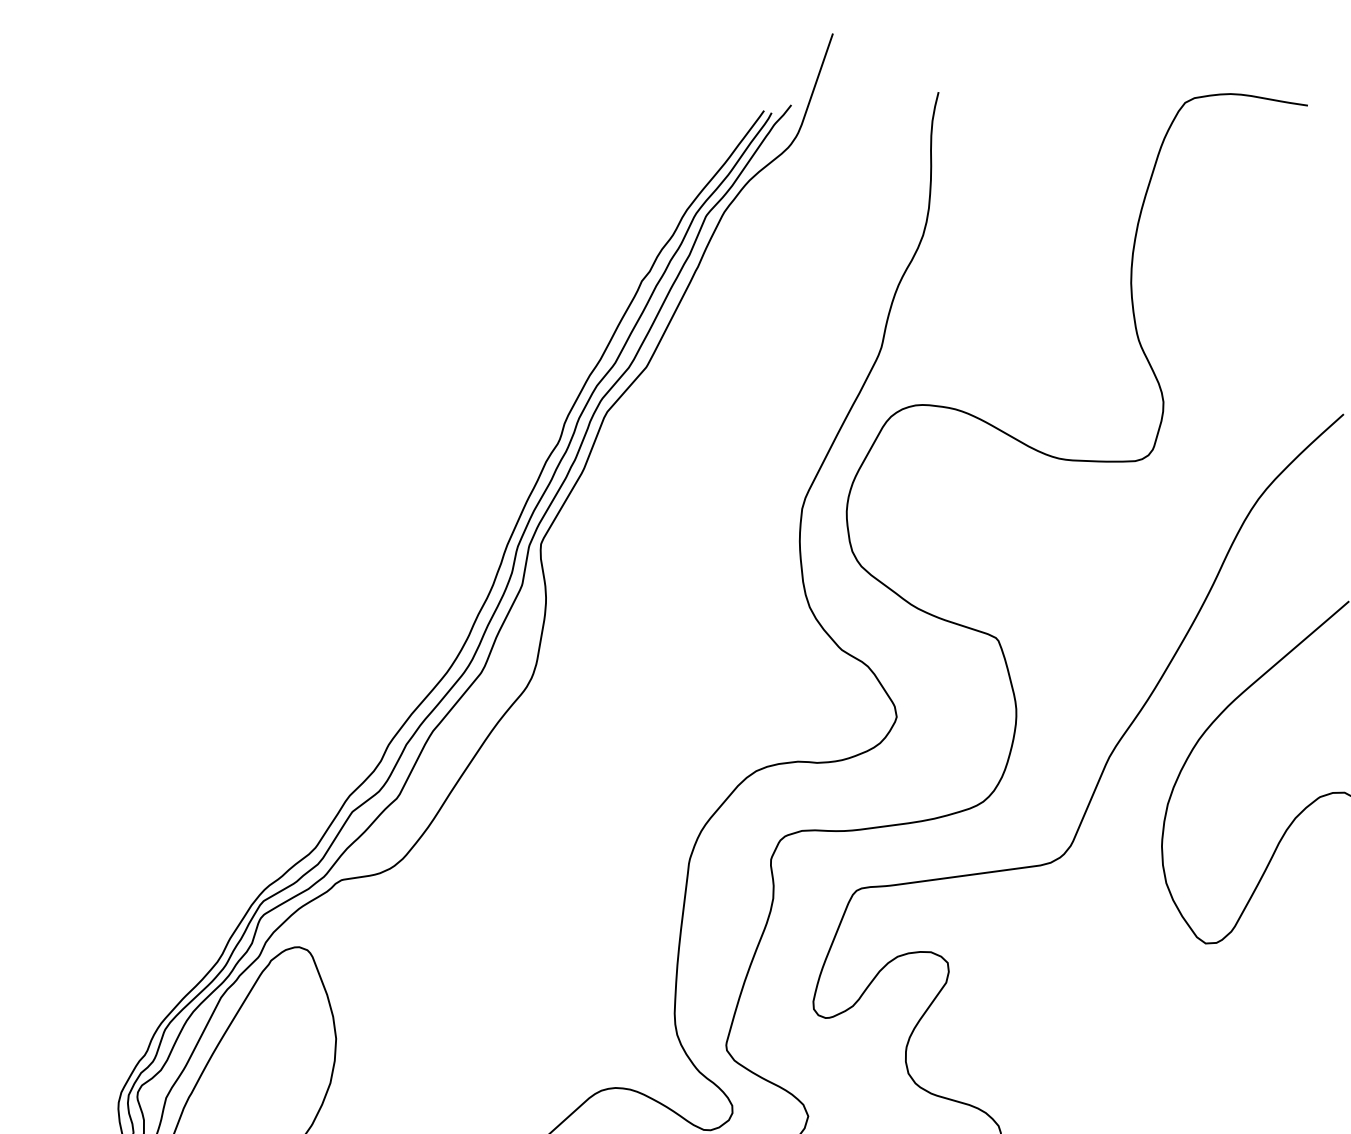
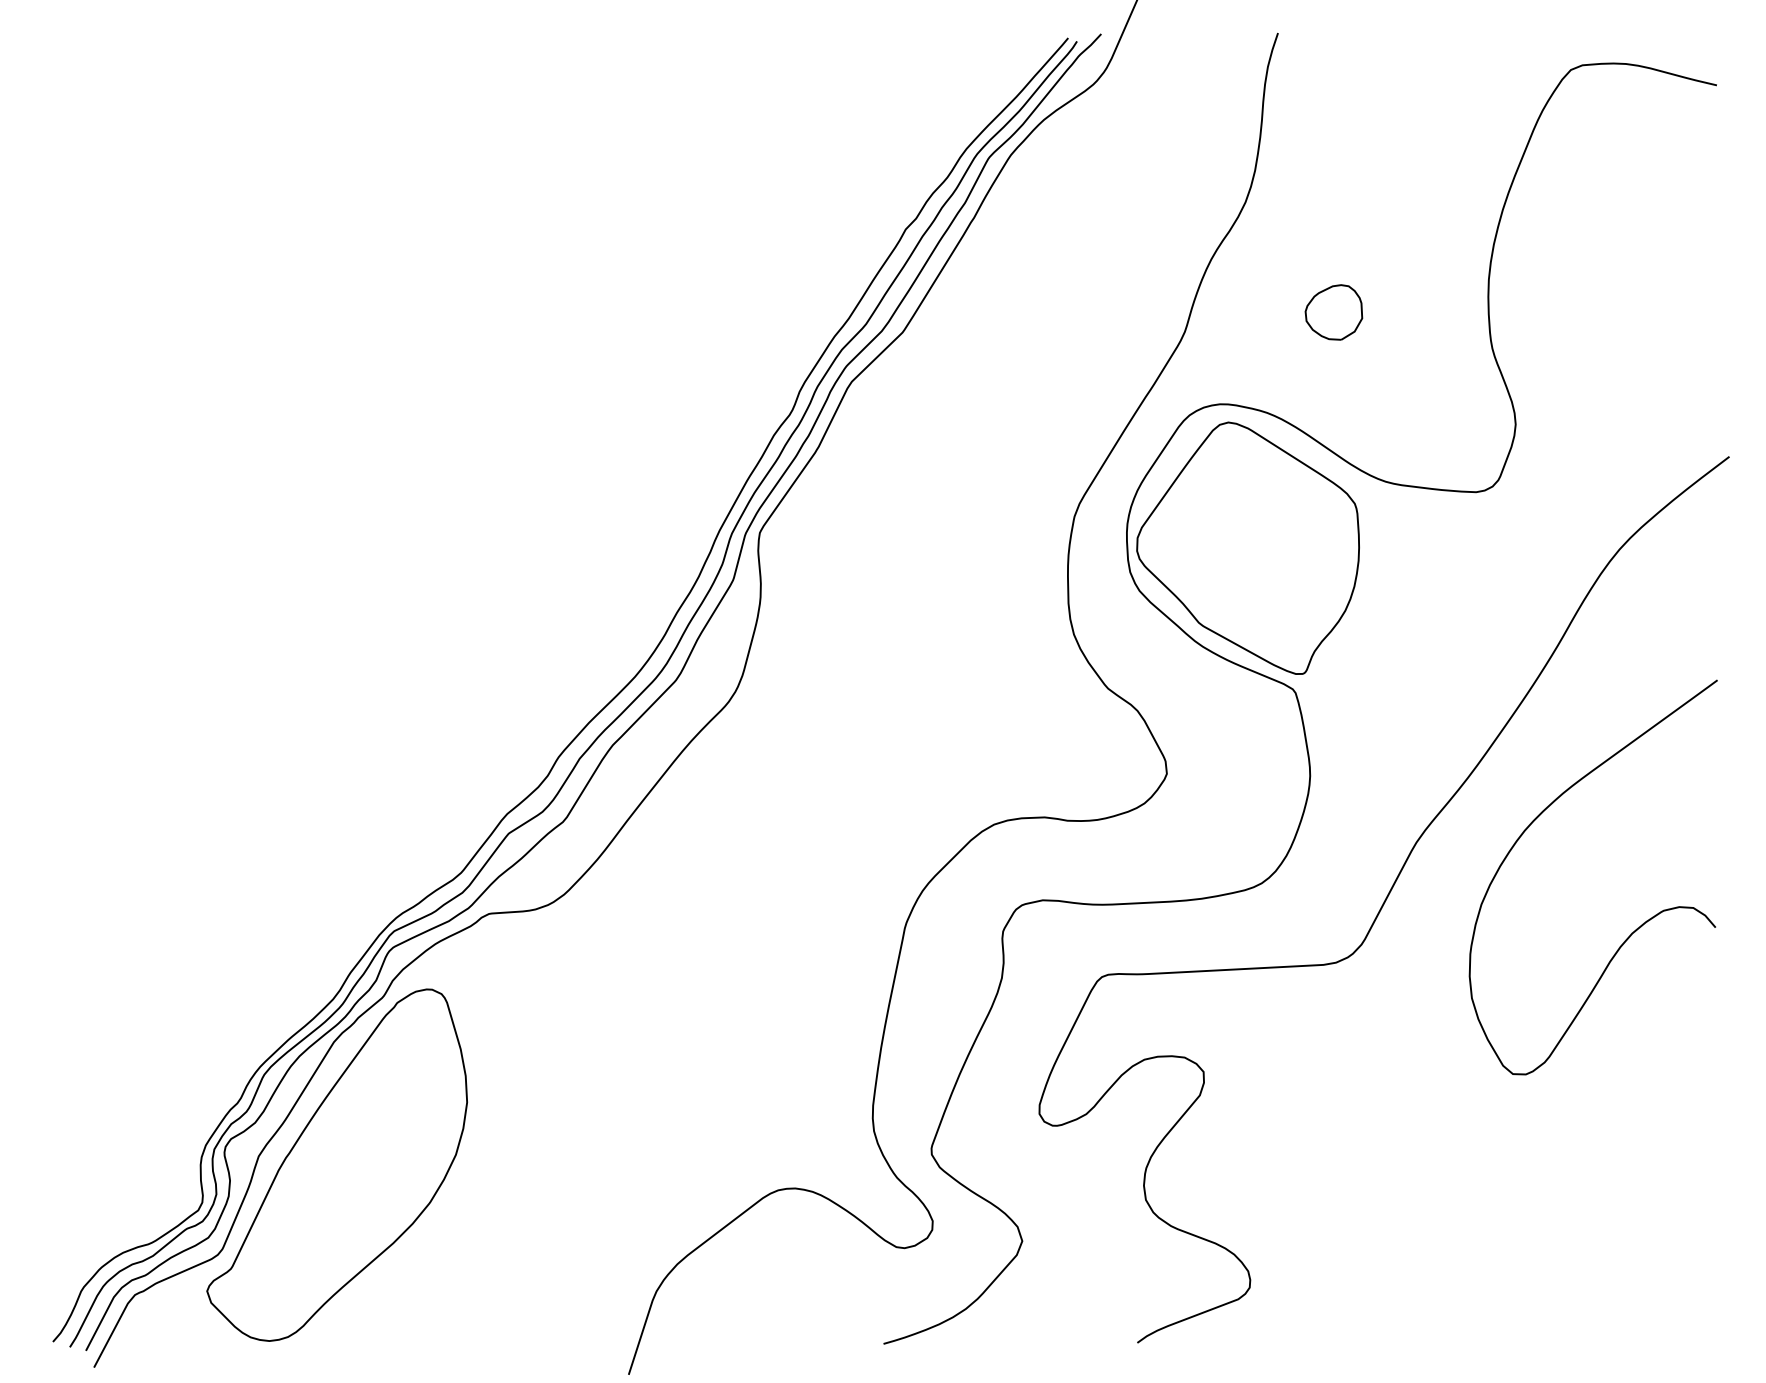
part: (1003, 321) -> (1333, 312), added
part: (948, 522) -> (1247, 547), added

